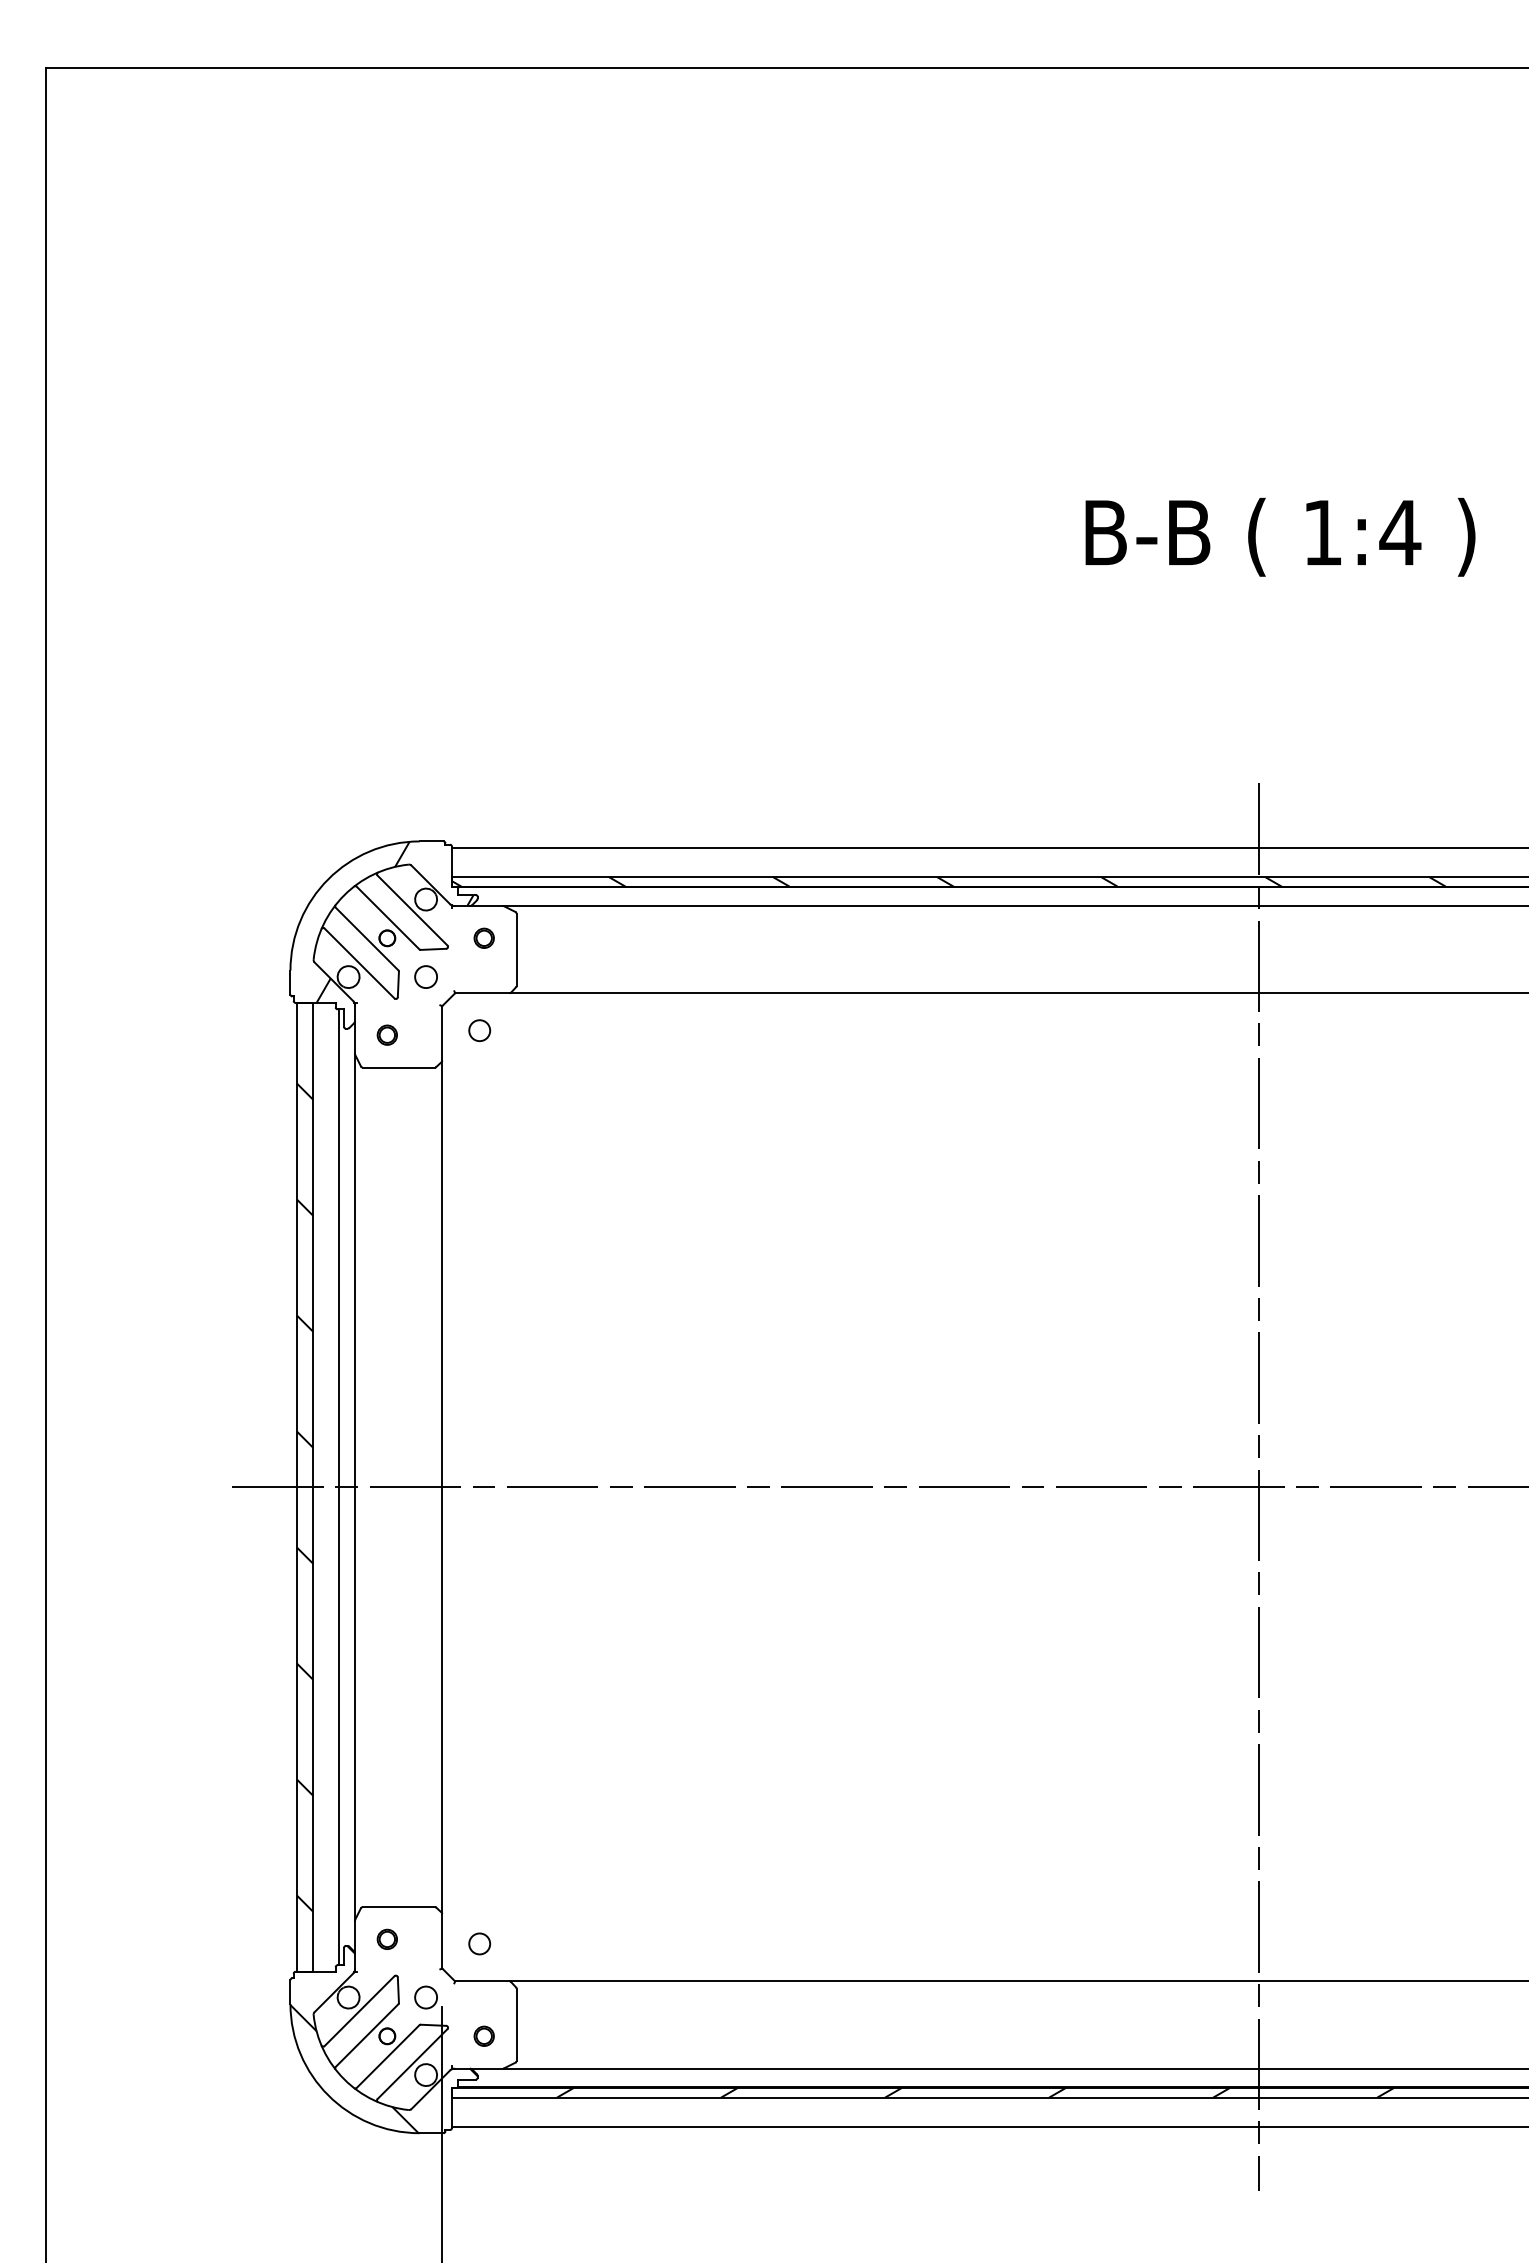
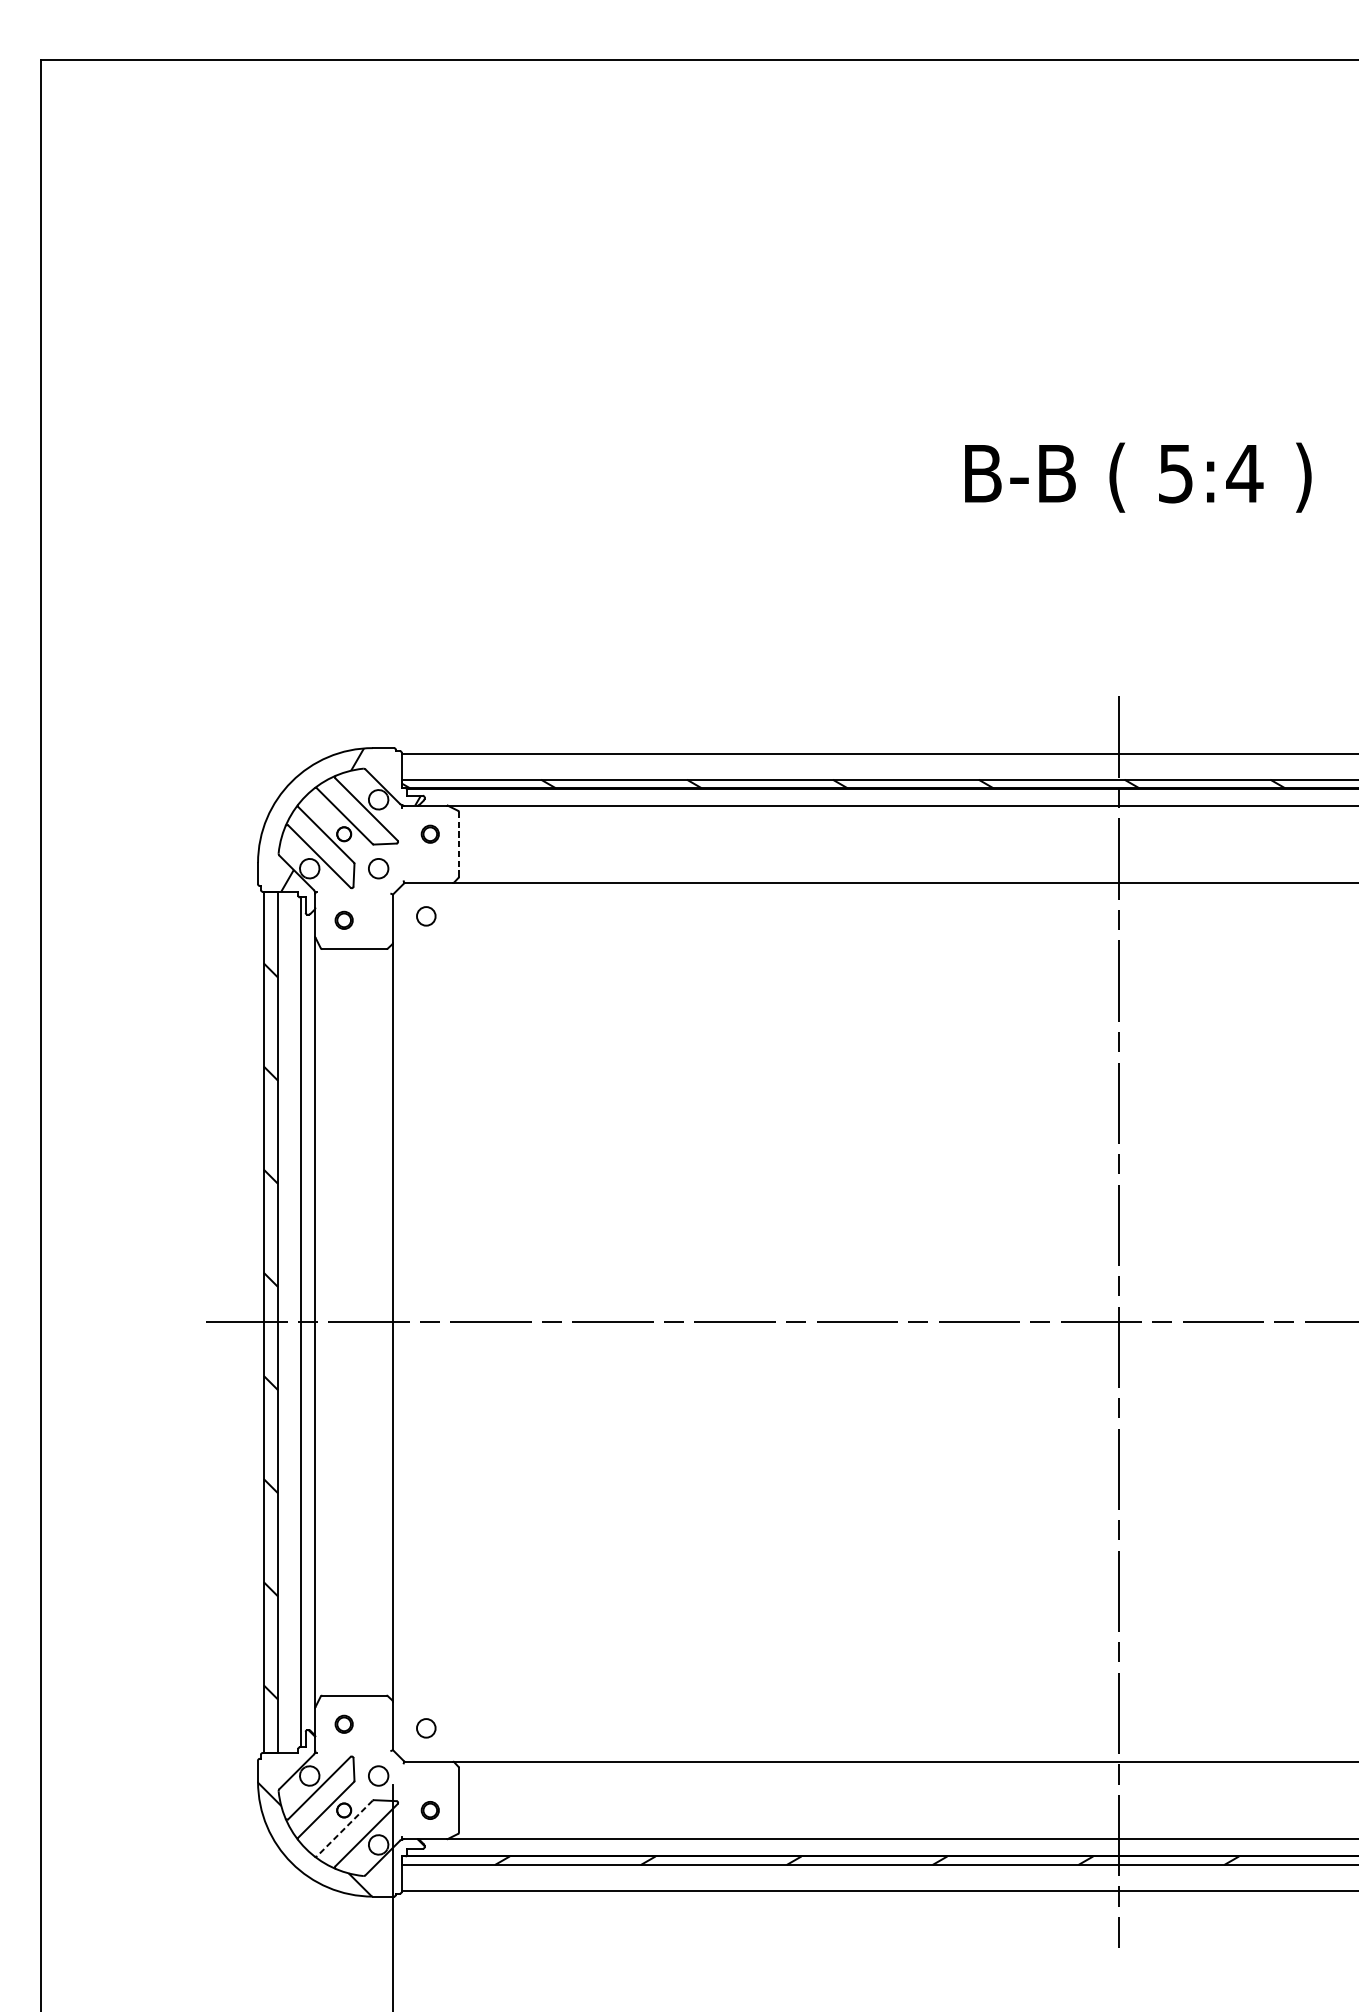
text: (1322, 533) -> (1175, 474), 1:4 -> 5:4
line: (516, 949) -> (459, 844), solid -> dashed
line: (387, 2056) -> (344, 1828), solid -> dashed

